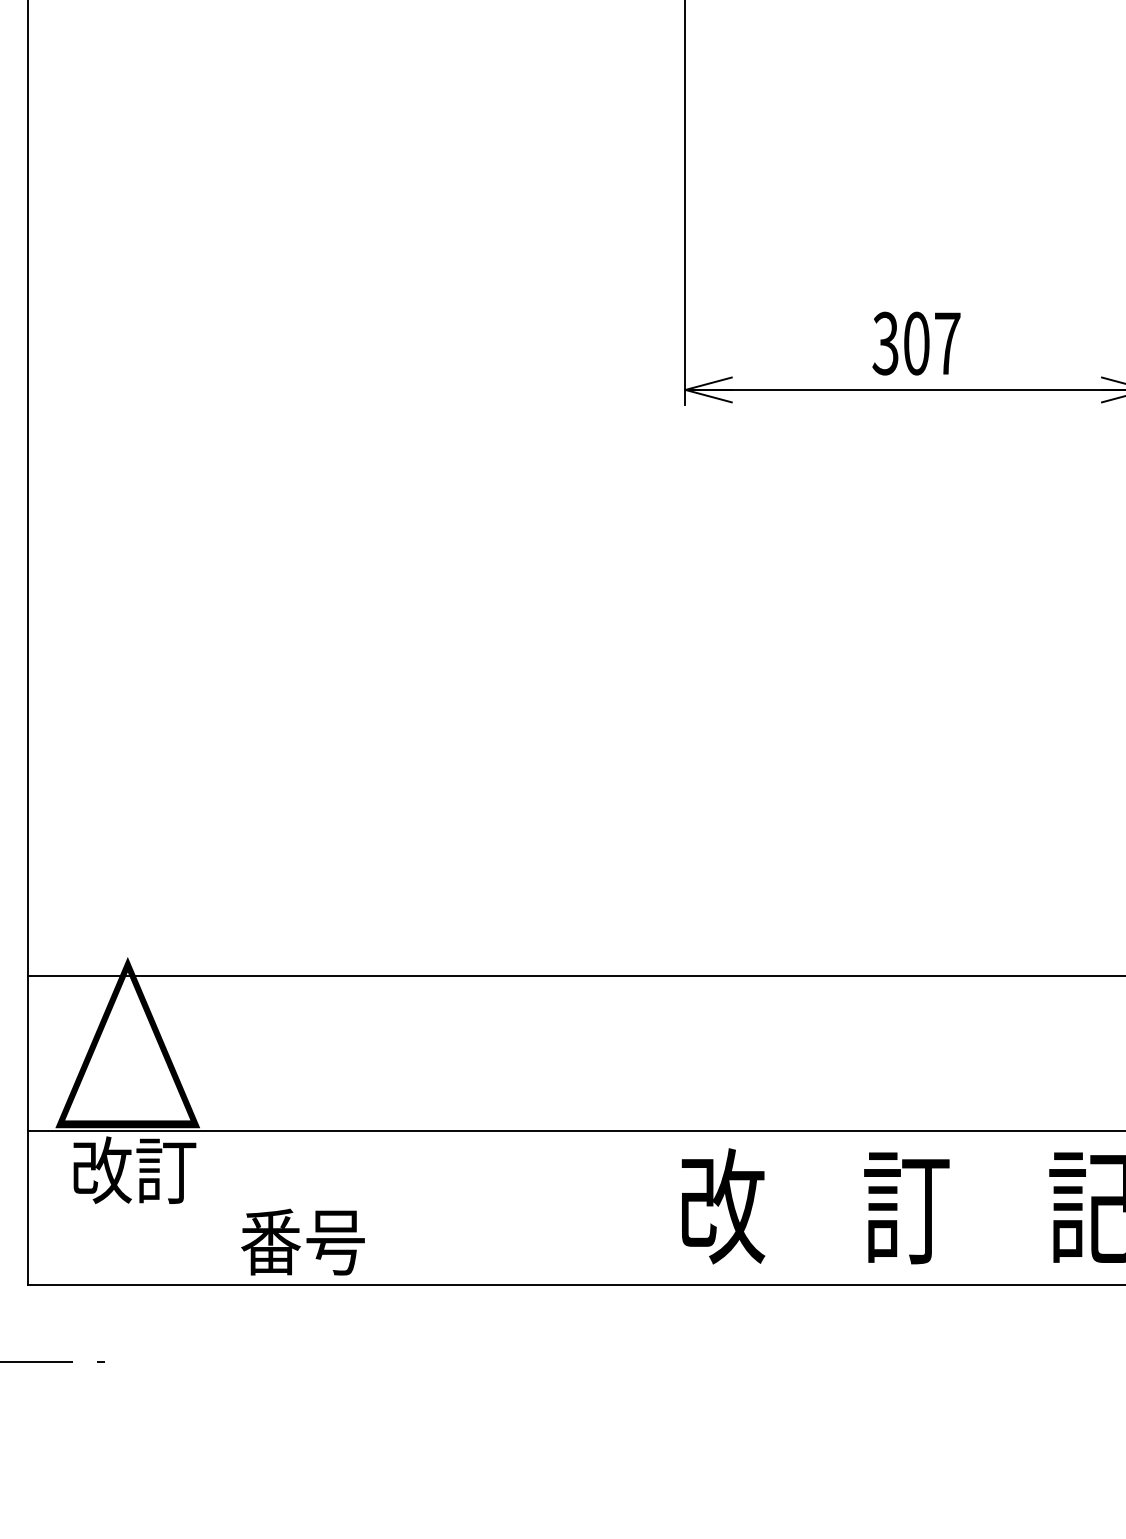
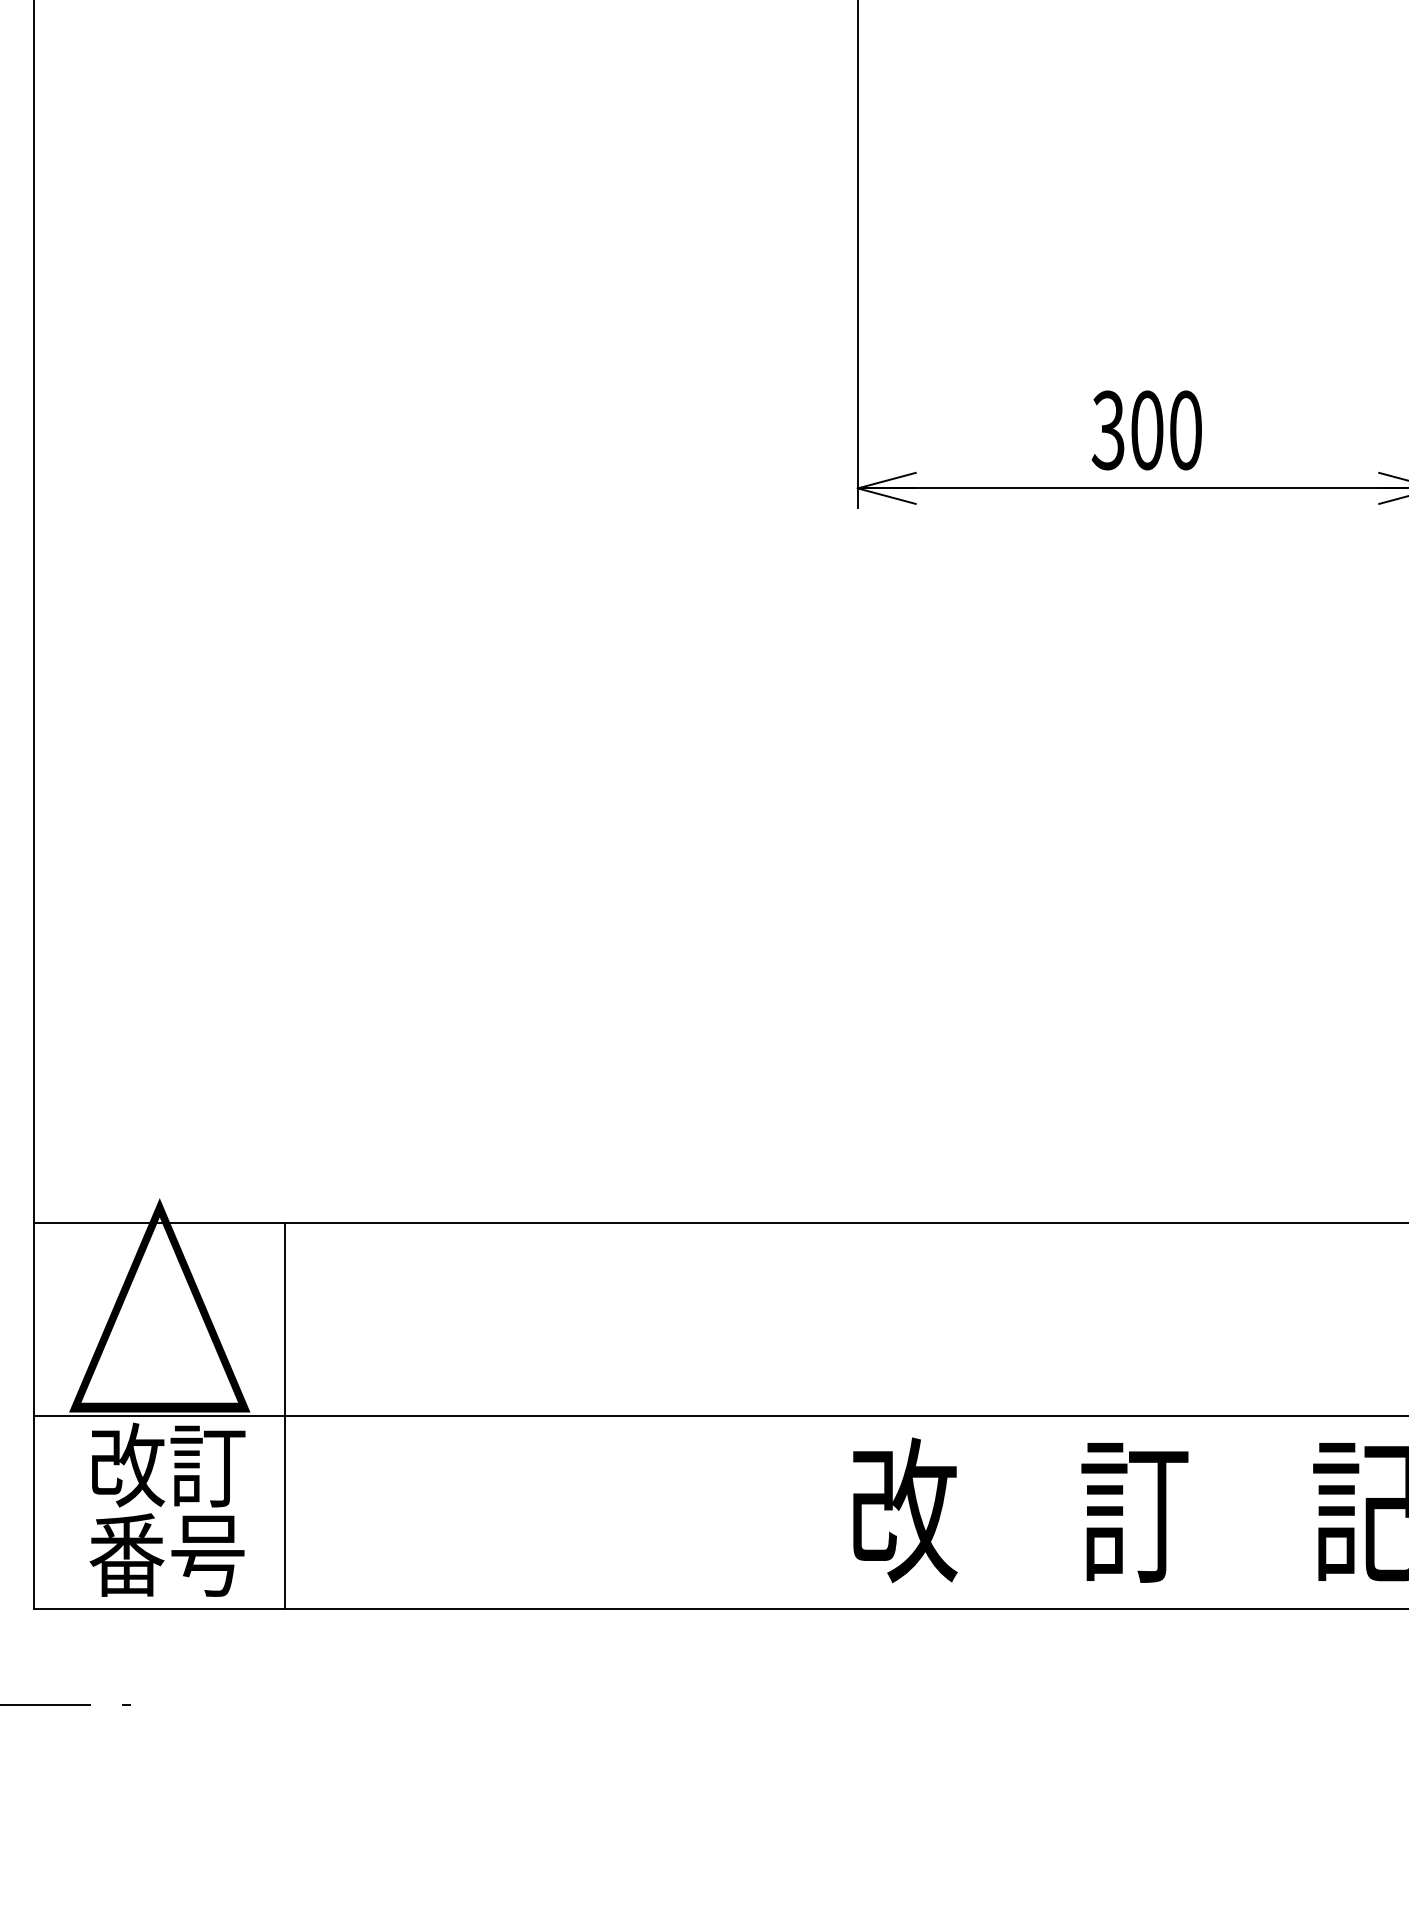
text: (948, 343) -> (1186, 430), 307 -> 300
line: (228, 1130) -> (285, 1415), added
text: (302, 1241) -> (166, 1554), moved

